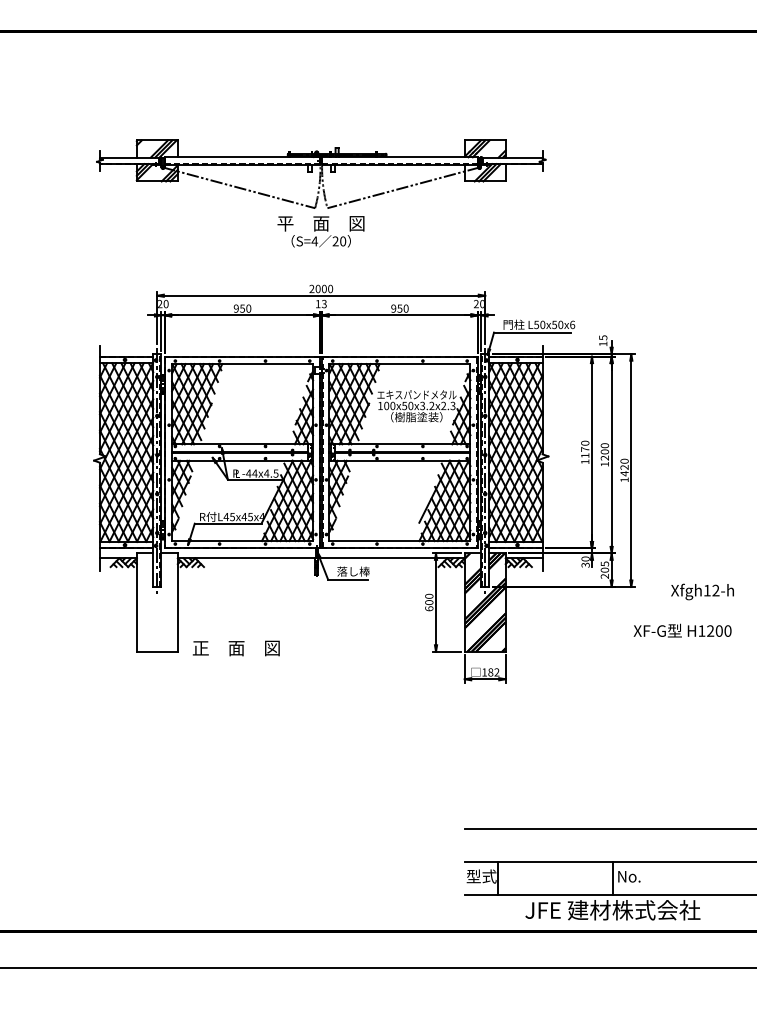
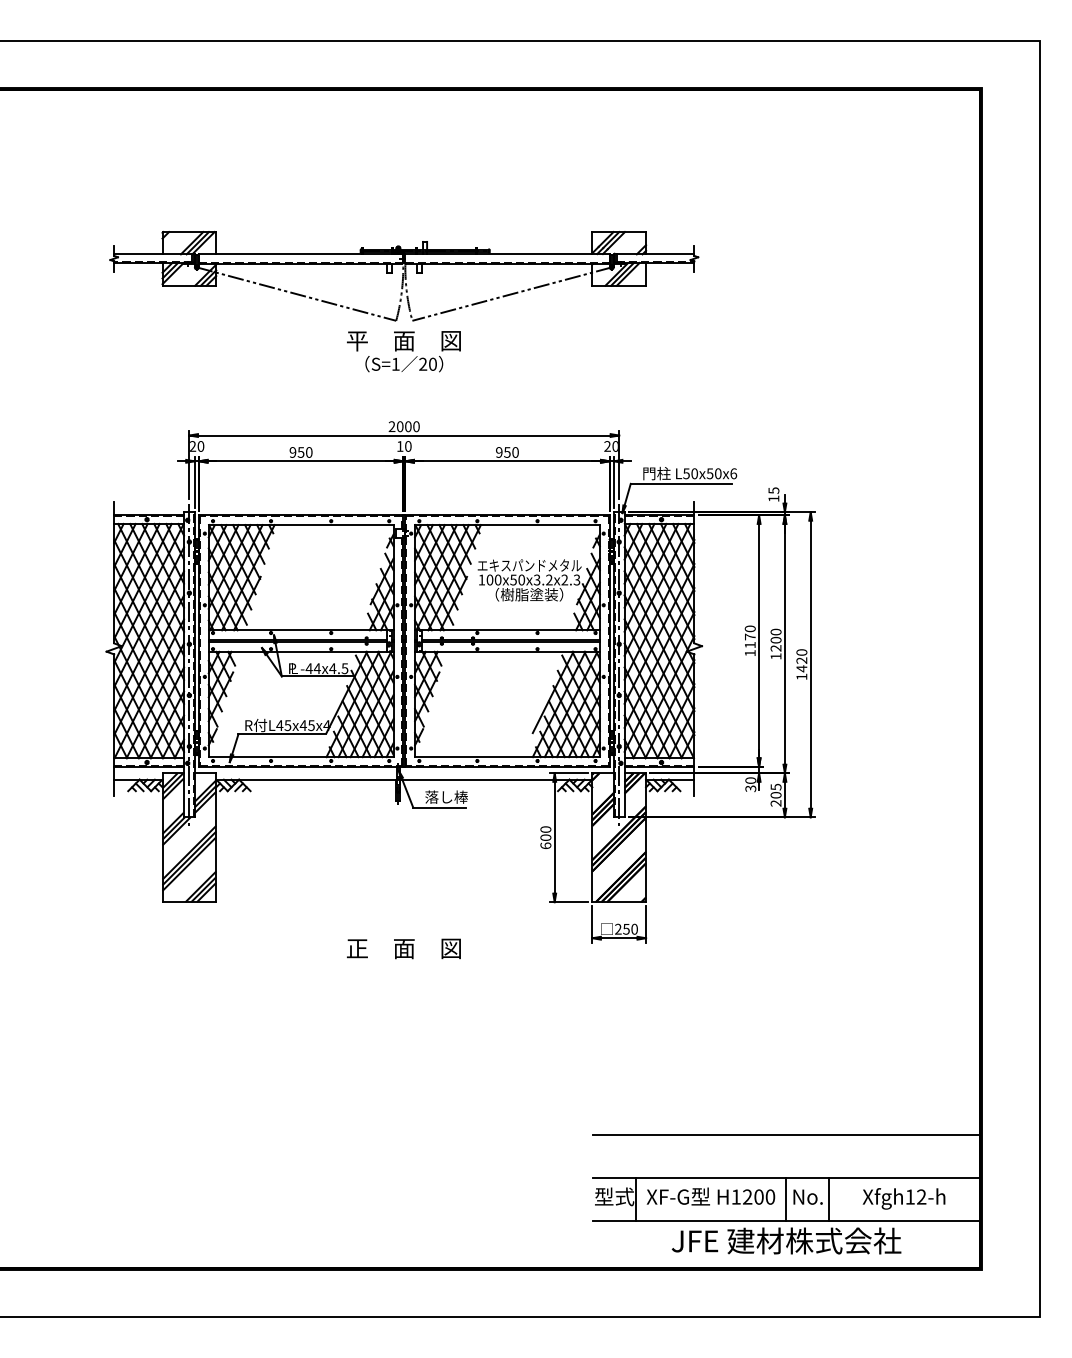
text: (314, 240) -> (395, 363), S=4 -> S=1
text: (324, 304) -> (408, 446), 13 -> 10
text: (702, 591) -> (903, 1198), moved
hatch: (157, 602) -> (189, 837), added
text: (682, 630) -> (710, 1196), moved
text: (235, 648) -> (403, 948), moved
text: (490, 671) -> (626, 928), 182 -> 250
line: (645, 877) -> (829, 1198), added

